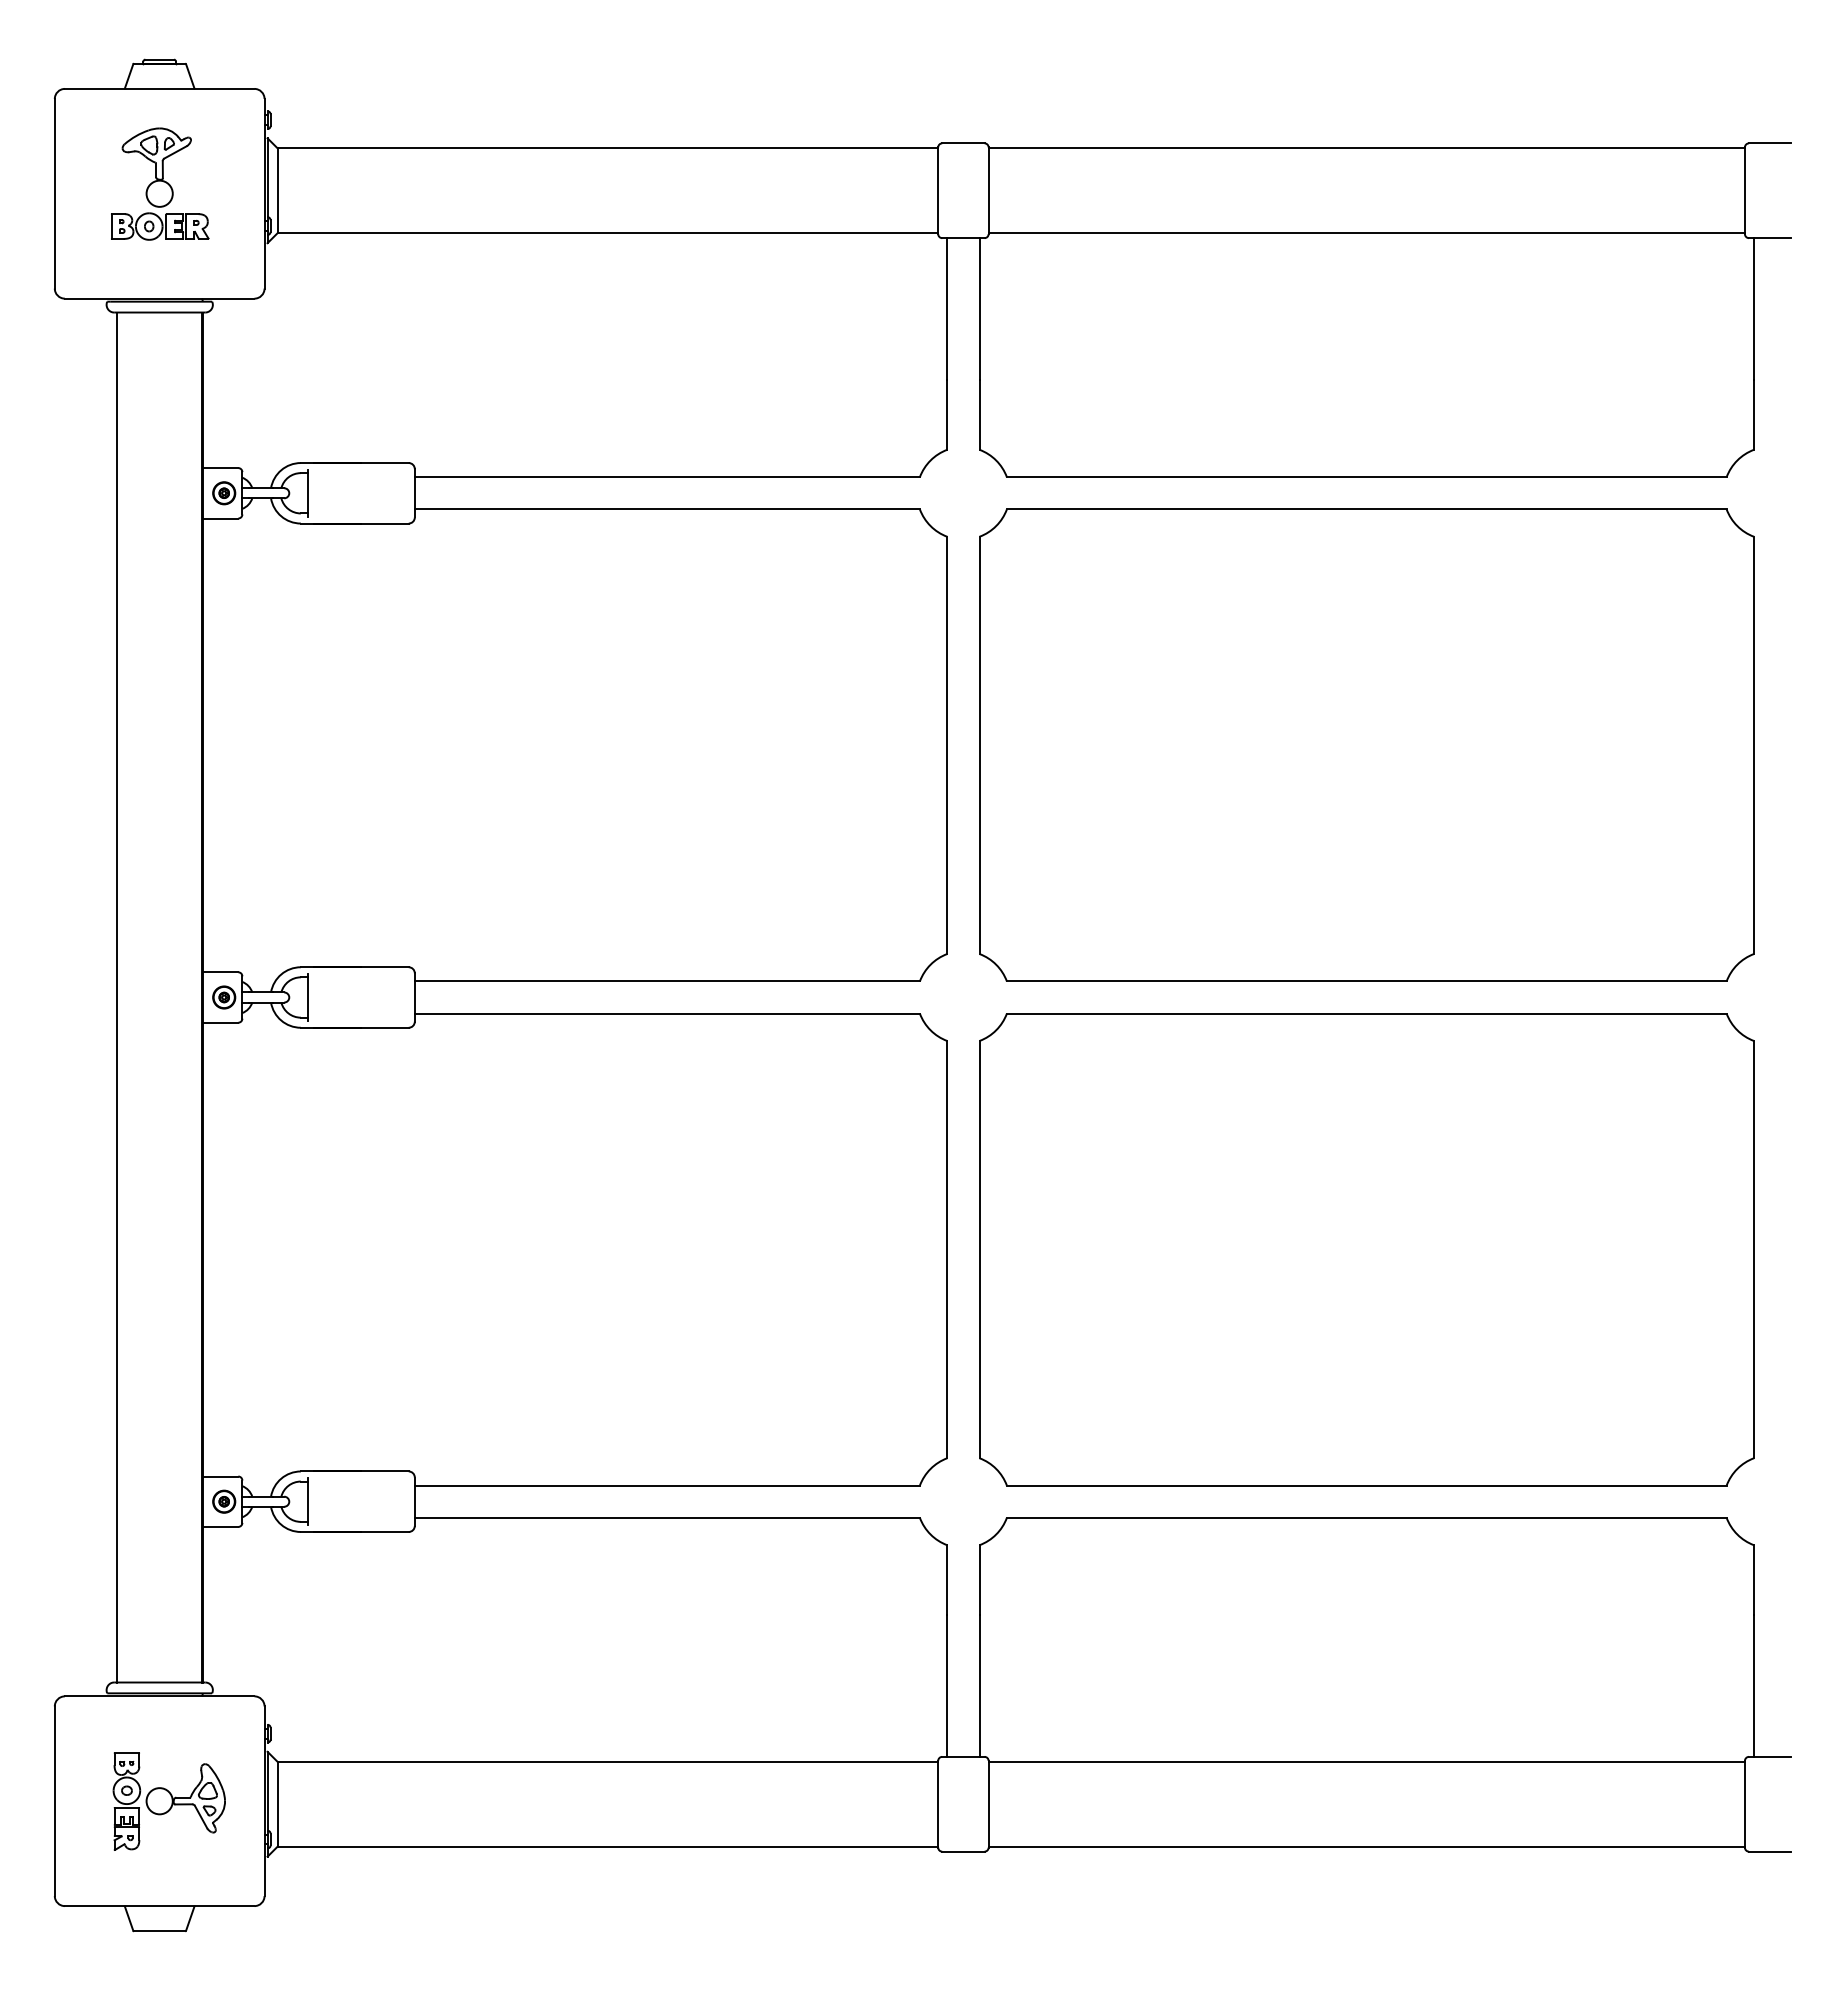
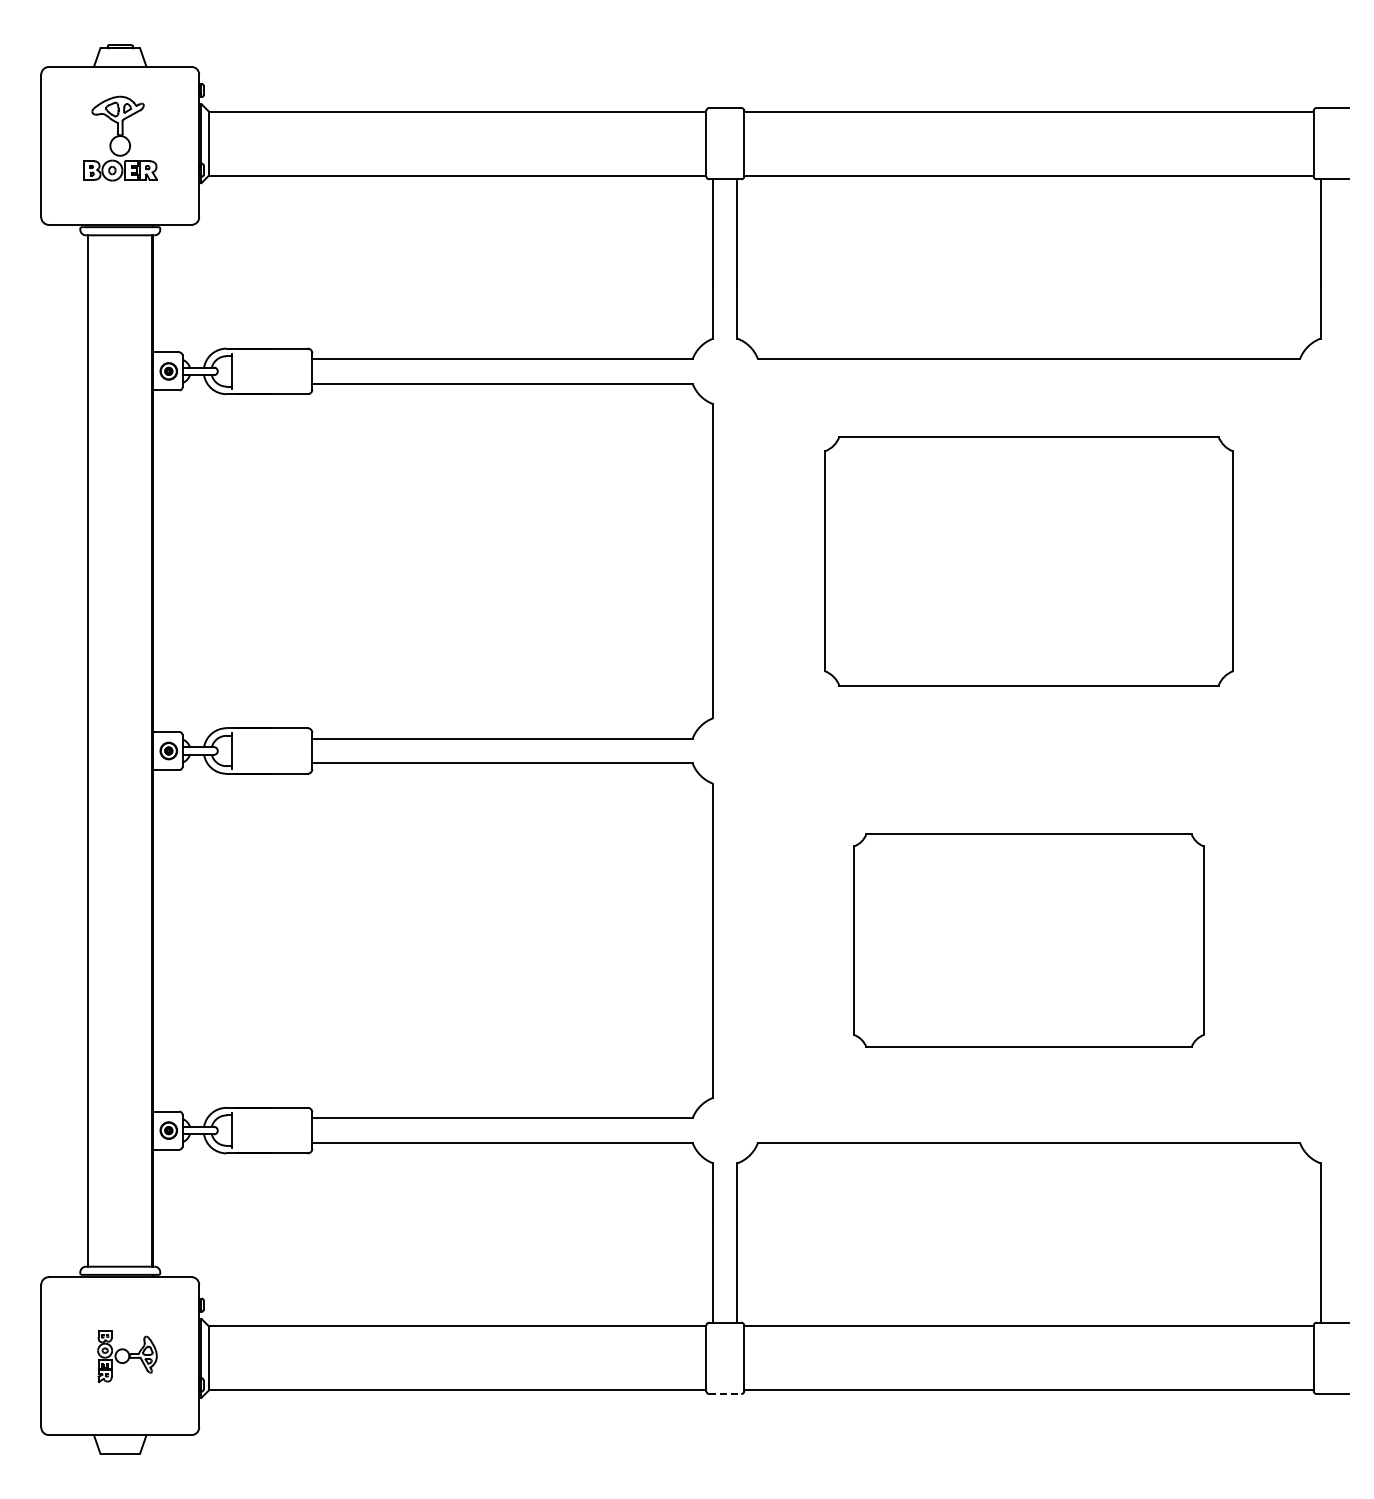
part: (1366, 745) -> (1028, 561), size x0.7
part: (1366, 1249) -> (1028, 940), size x0.6
part: (169, 1801) -> (127, 1356), size x0.7
line: (963, 1852) -> (725, 1394), solid -> dashed

